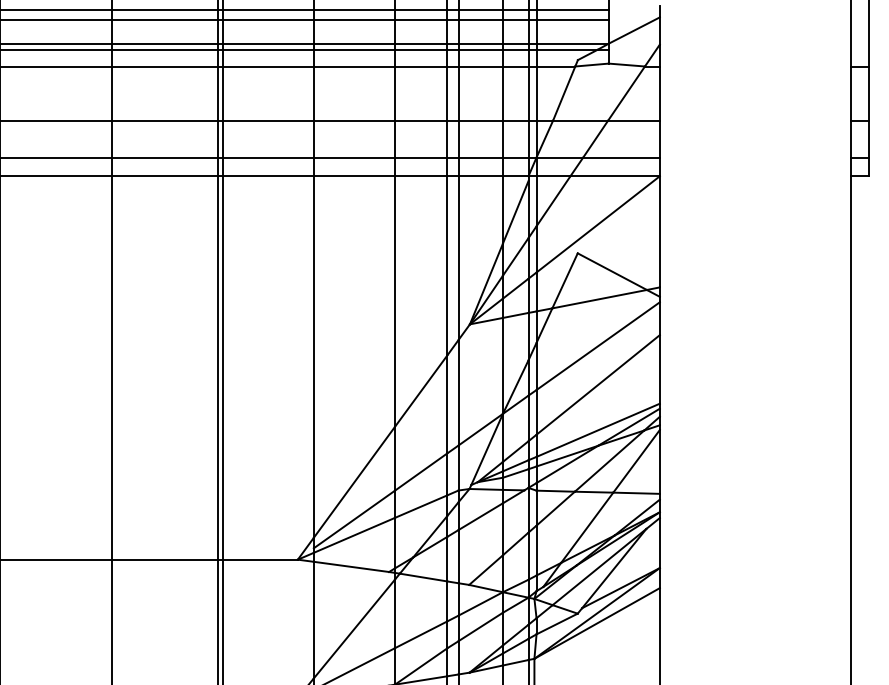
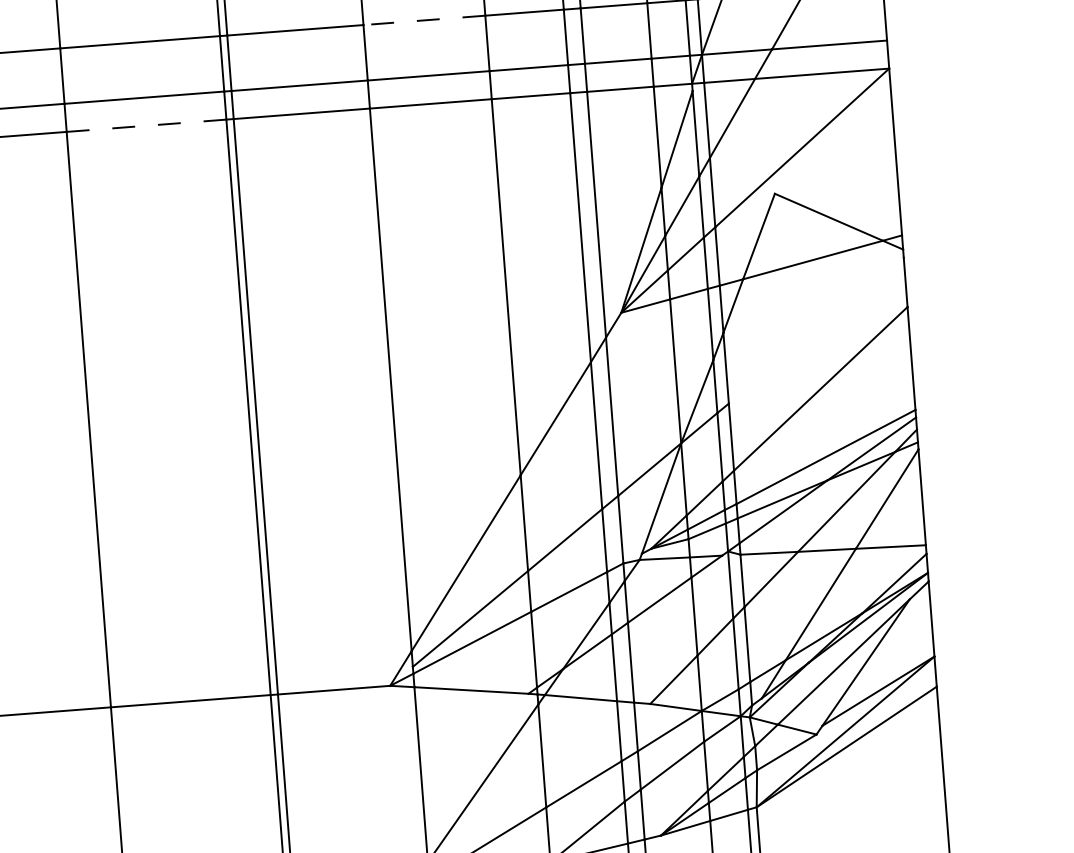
line: (354, 120) -> (424, 20), solid -> dashed
line: (164, 176) -> (145, 126), solid -> dashed
line: (597, 346) -> (815, 331), removed

